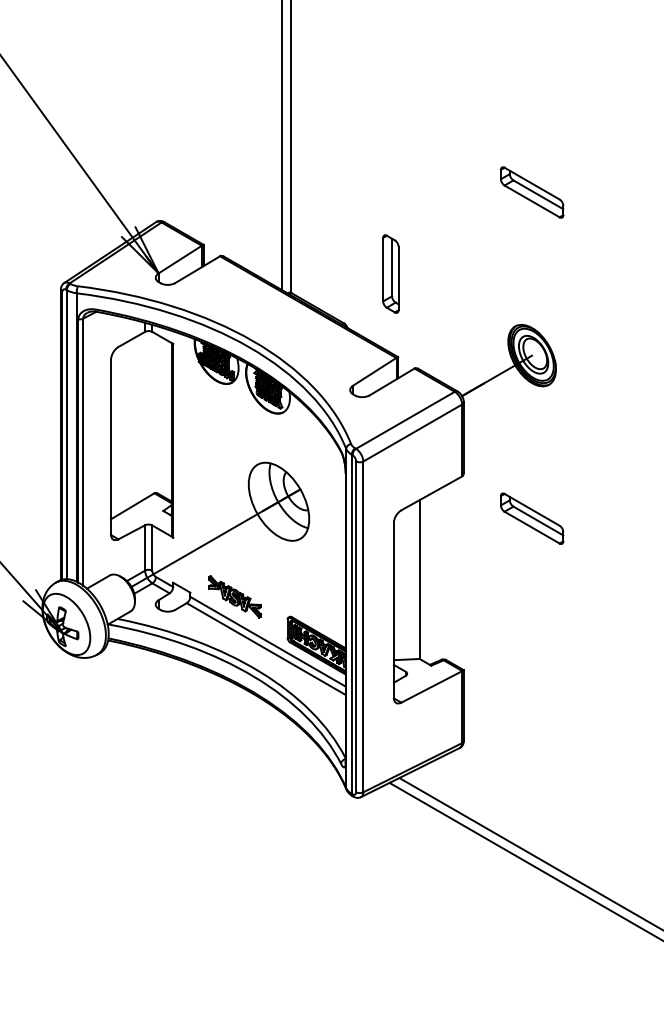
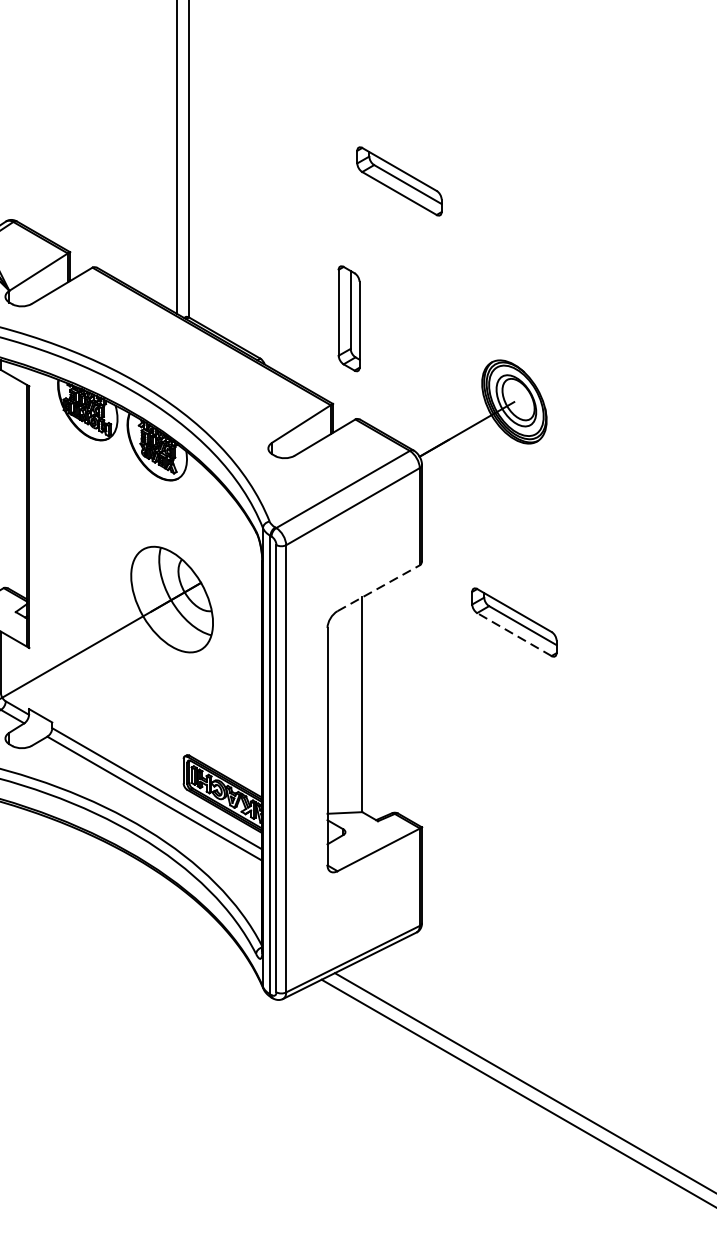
part: (531, 192) -> (398, 181), moved
part: (390, 273) -> (348, 317), moved
line: (431, 493) -> (378, 588), solid -> dashed
line: (532, 527) -> (514, 634), solid -> dashed
part: (234, 596) -> (111, 727), removed

